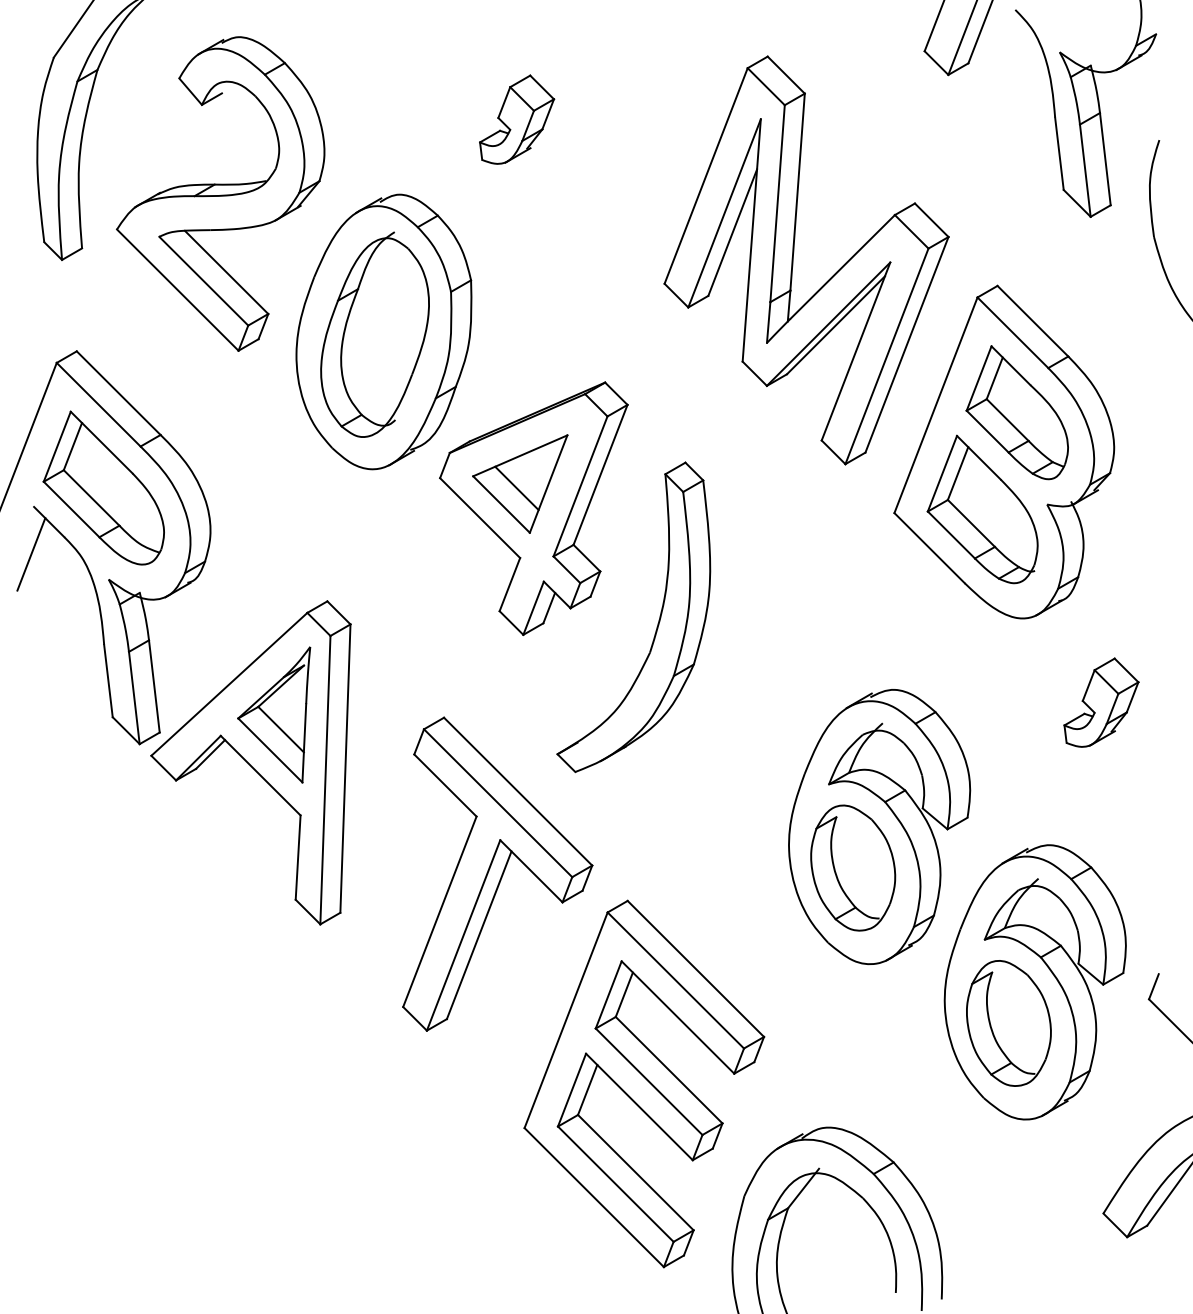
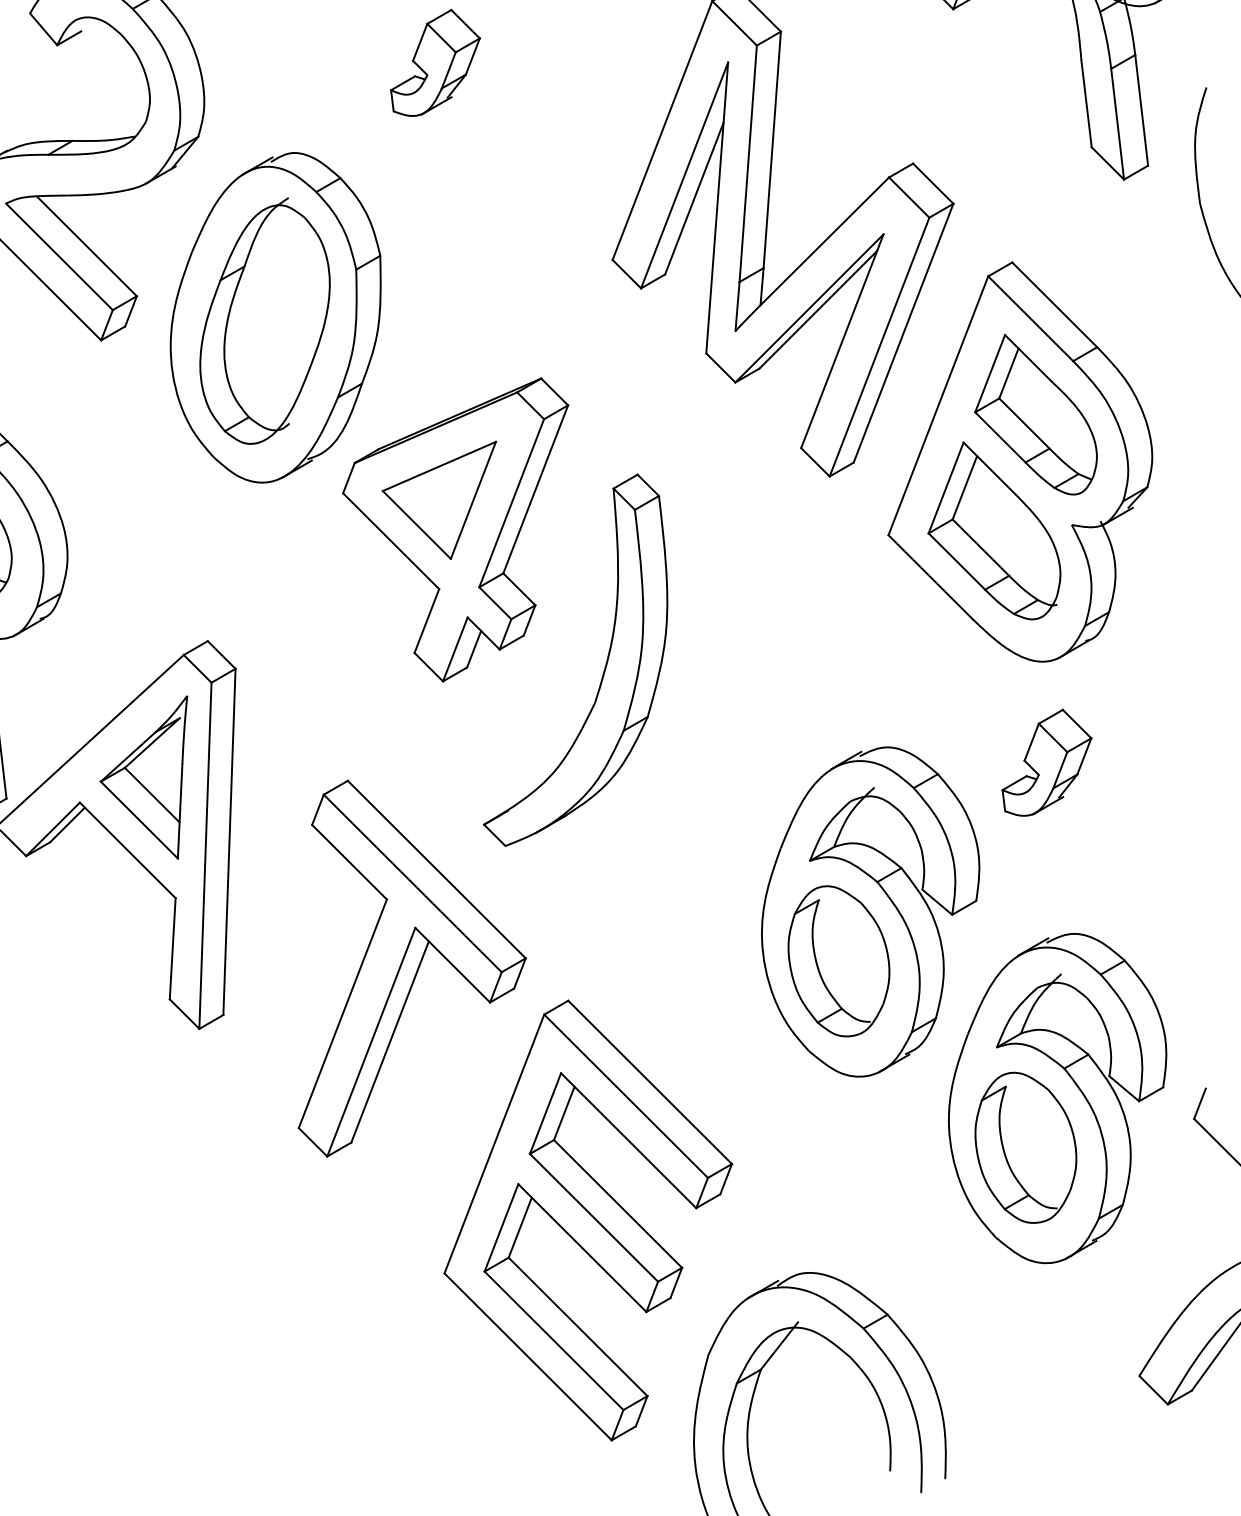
line: (516, 488) -> (434, 505), removed
part: (1101, 702) -> (1047, 762), moved

